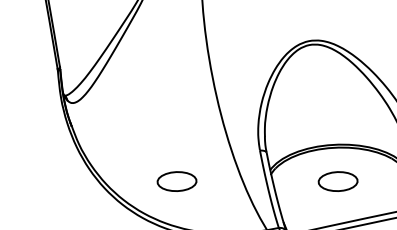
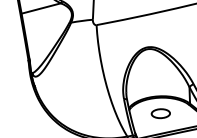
part: (176, 181) -> (84, 113), removed

